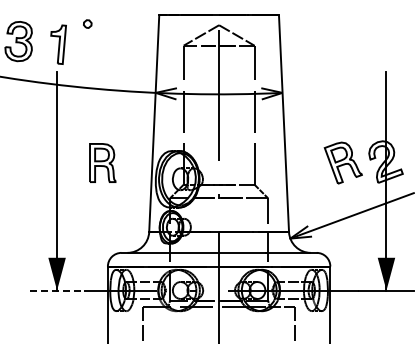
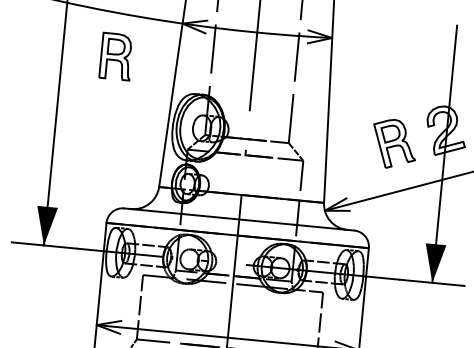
part: (102, 162) -> (116, 56), moved
part: (342, 162) -> (393, 143), moved
line: (57, 290) -> (44, 245), dashed -> solid

